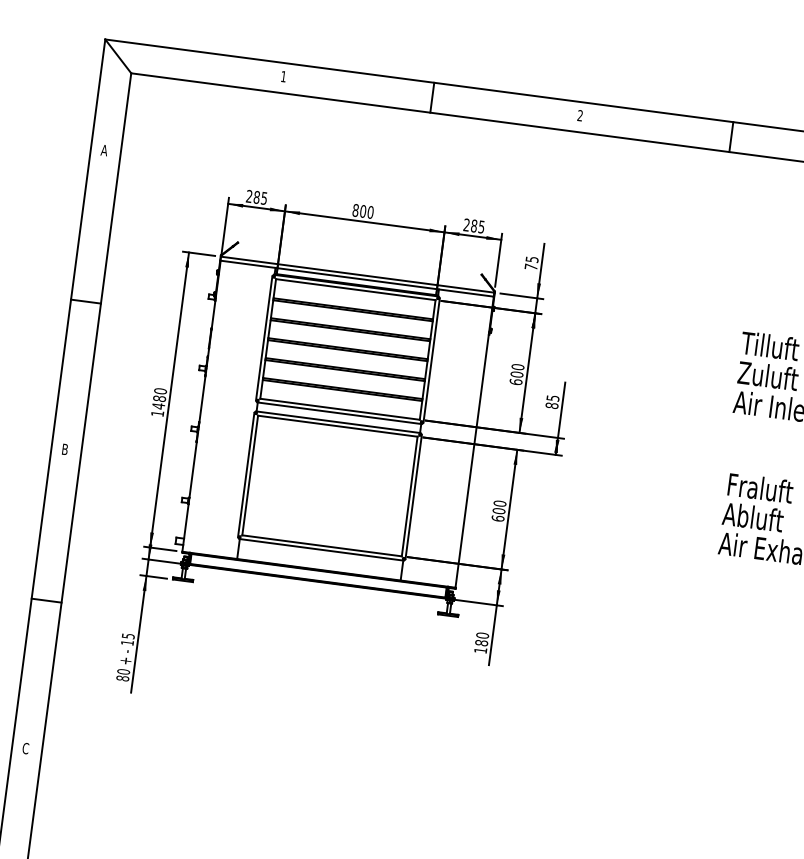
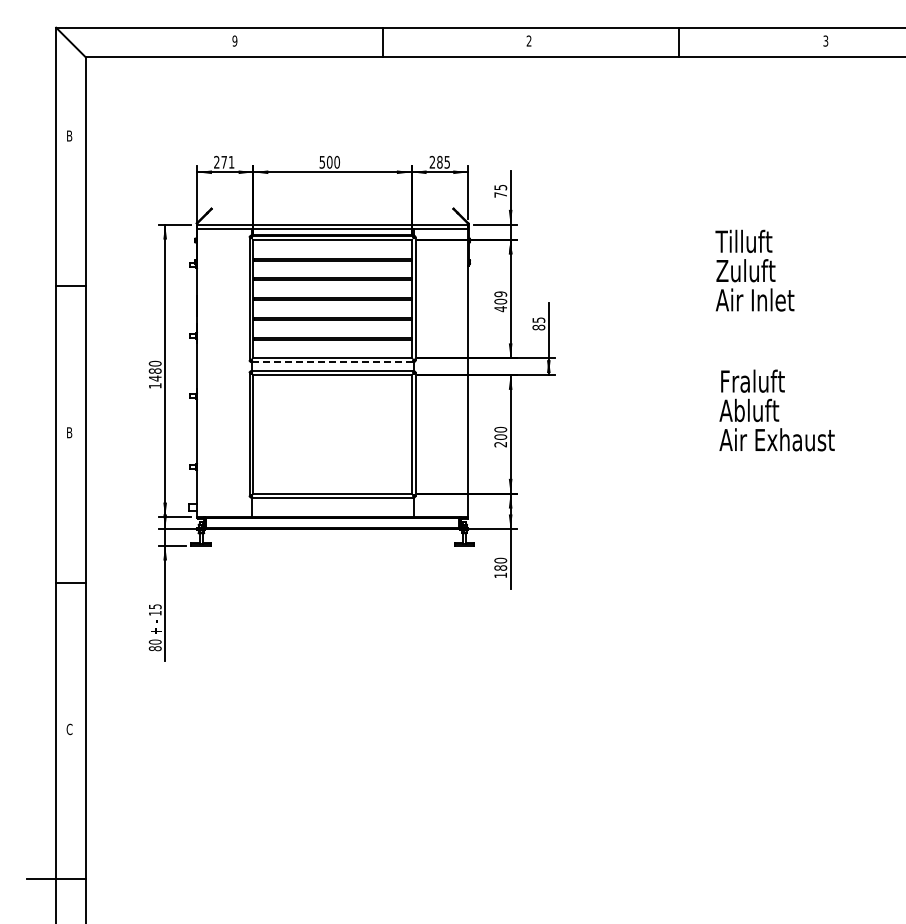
text: (283, 76) -> (234, 40), 1 -> 9
text: (104, 149) -> (69, 135), A -> B
text: (260, 197) -> (227, 161), 285 -> 271
text: (355, 209) -> (322, 161), 800 -> 500
text: (516, 374) -> (500, 301), 600 -> 409
line: (340, 413) -> (333, 362), solid -> dashed
text: (497, 518) -> (500, 444), 600 -> 200

